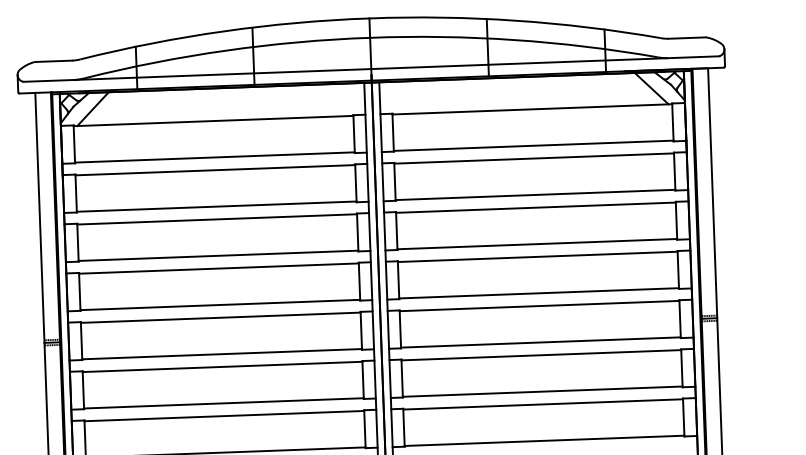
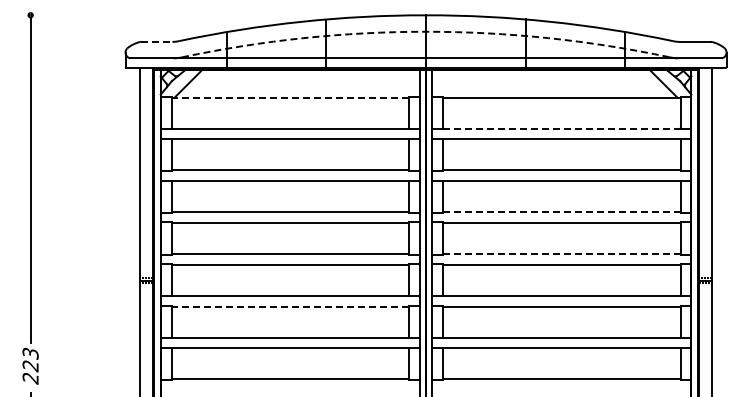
arc: (370, 37) -> (426, 31), solid -> dashed
line: (53, 60) -> (156, 41), solid -> dashed
line: (213, 120) -> (290, 97), solid -> dashed
line: (533, 145) -> (561, 128), solid -> dashed
line: (537, 244) -> (561, 212), solid -> dashed
line: (539, 293) -> (561, 254), solid -> dashed
line: (222, 366) -> (290, 306), solid -> dashed

